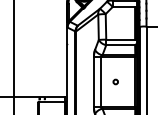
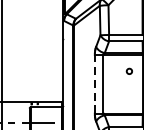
line: (93, 81) -> (94, 83), solid -> dashed
circle: (115, 81) -> (129, 70), moved

